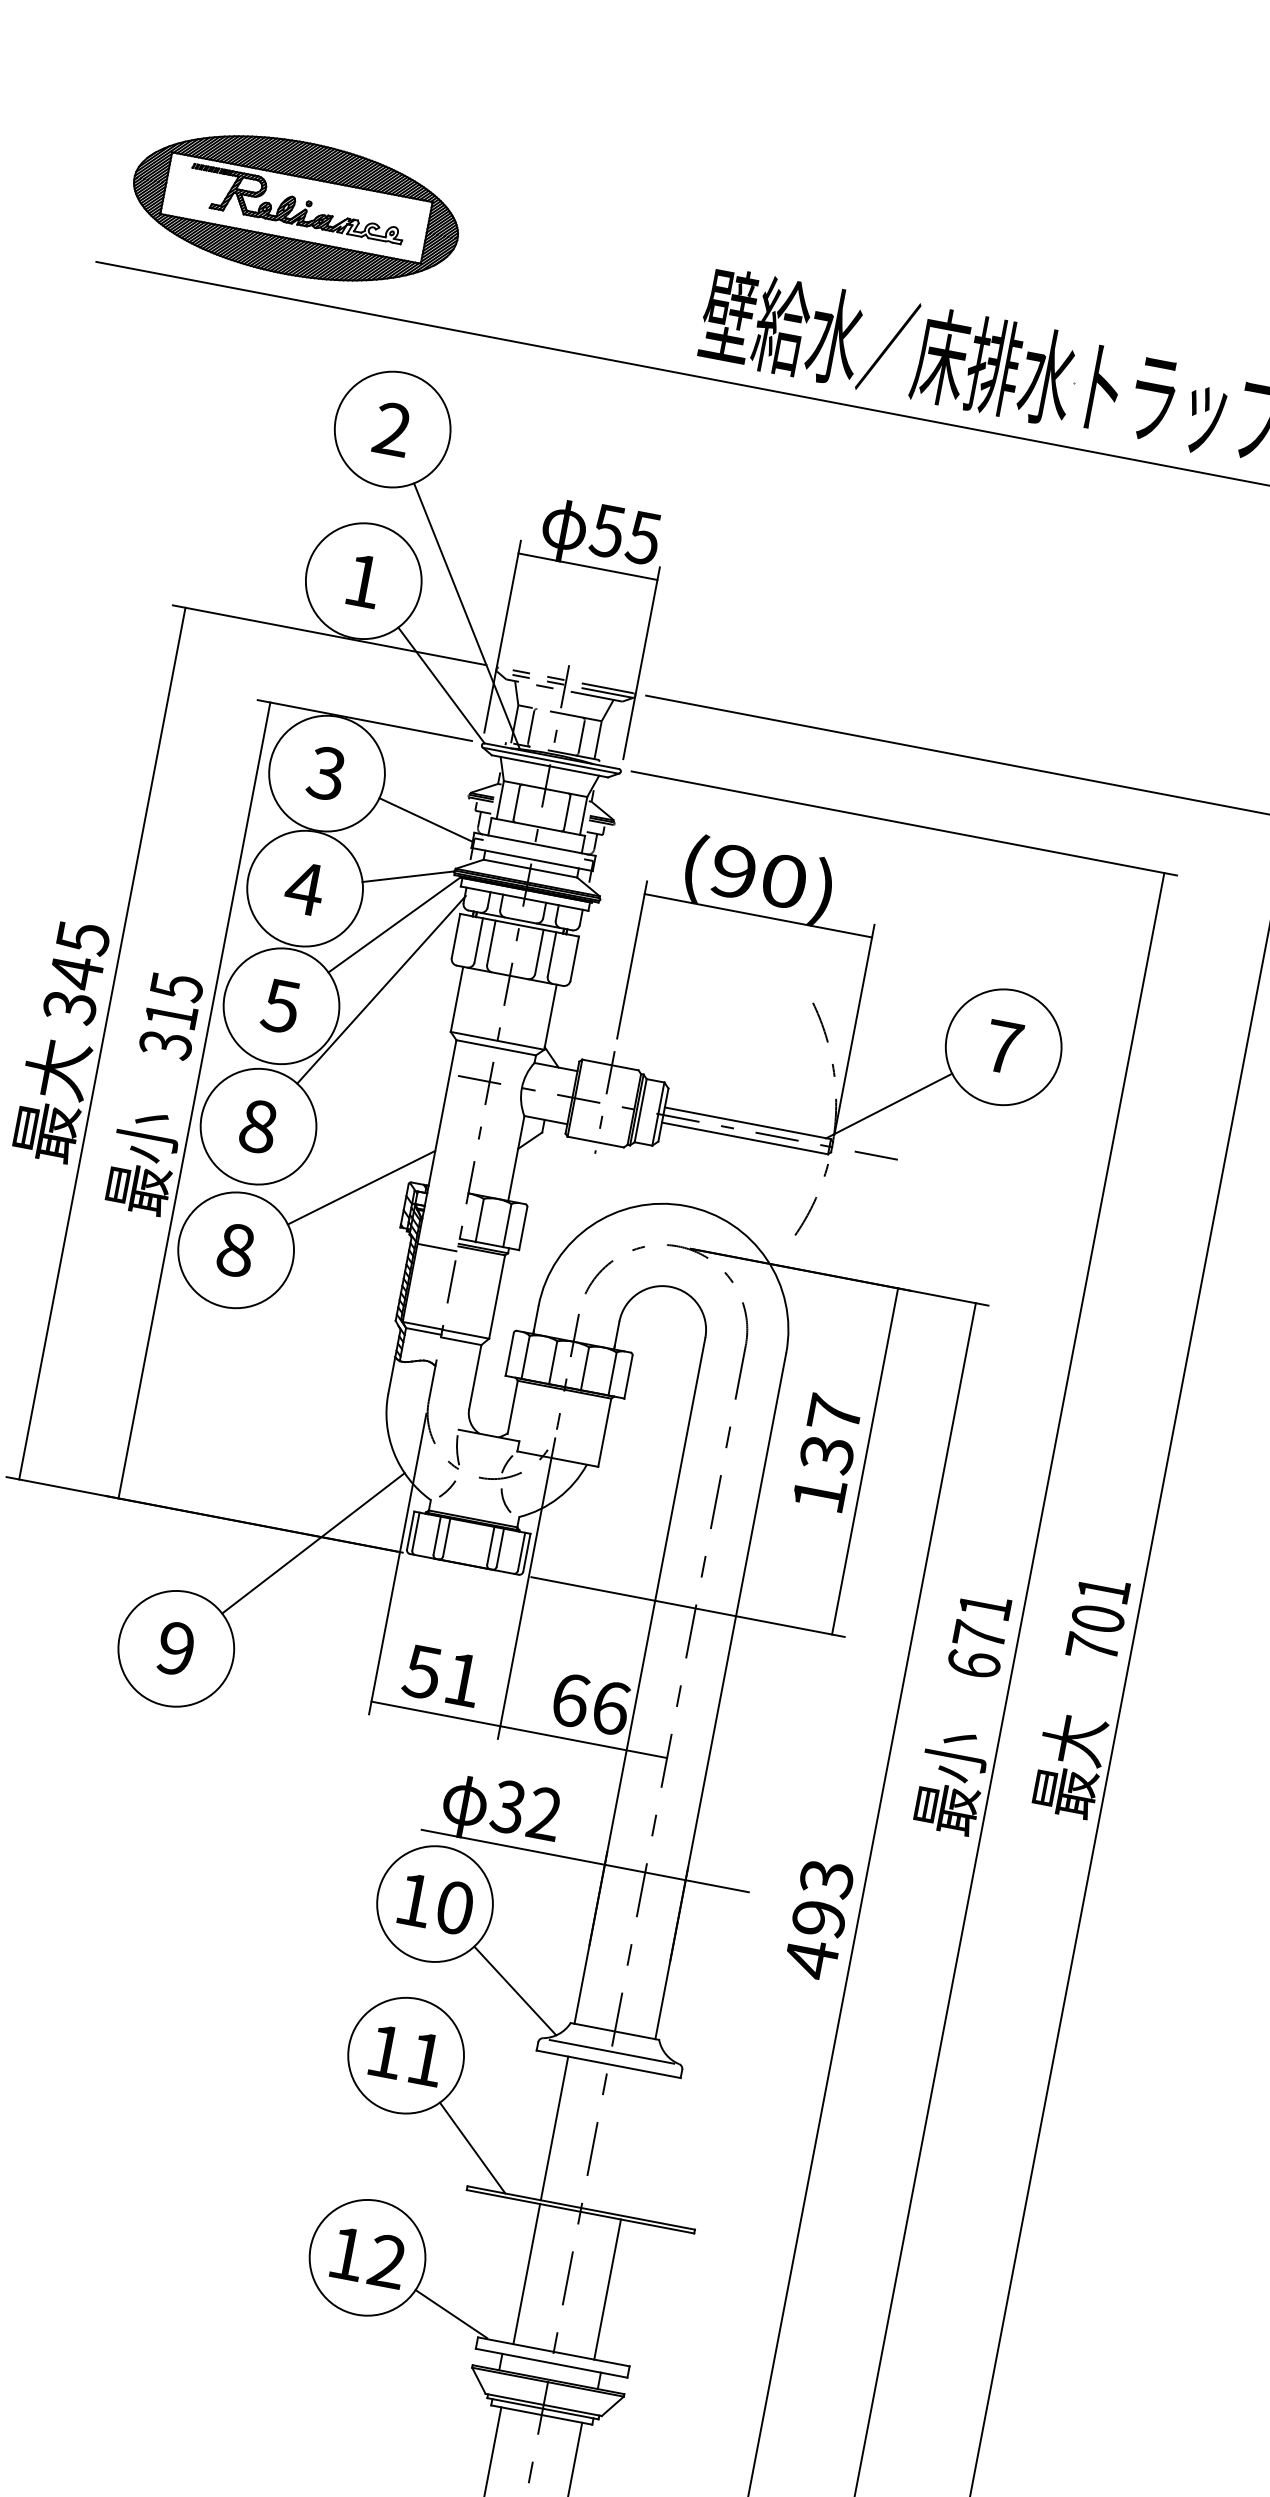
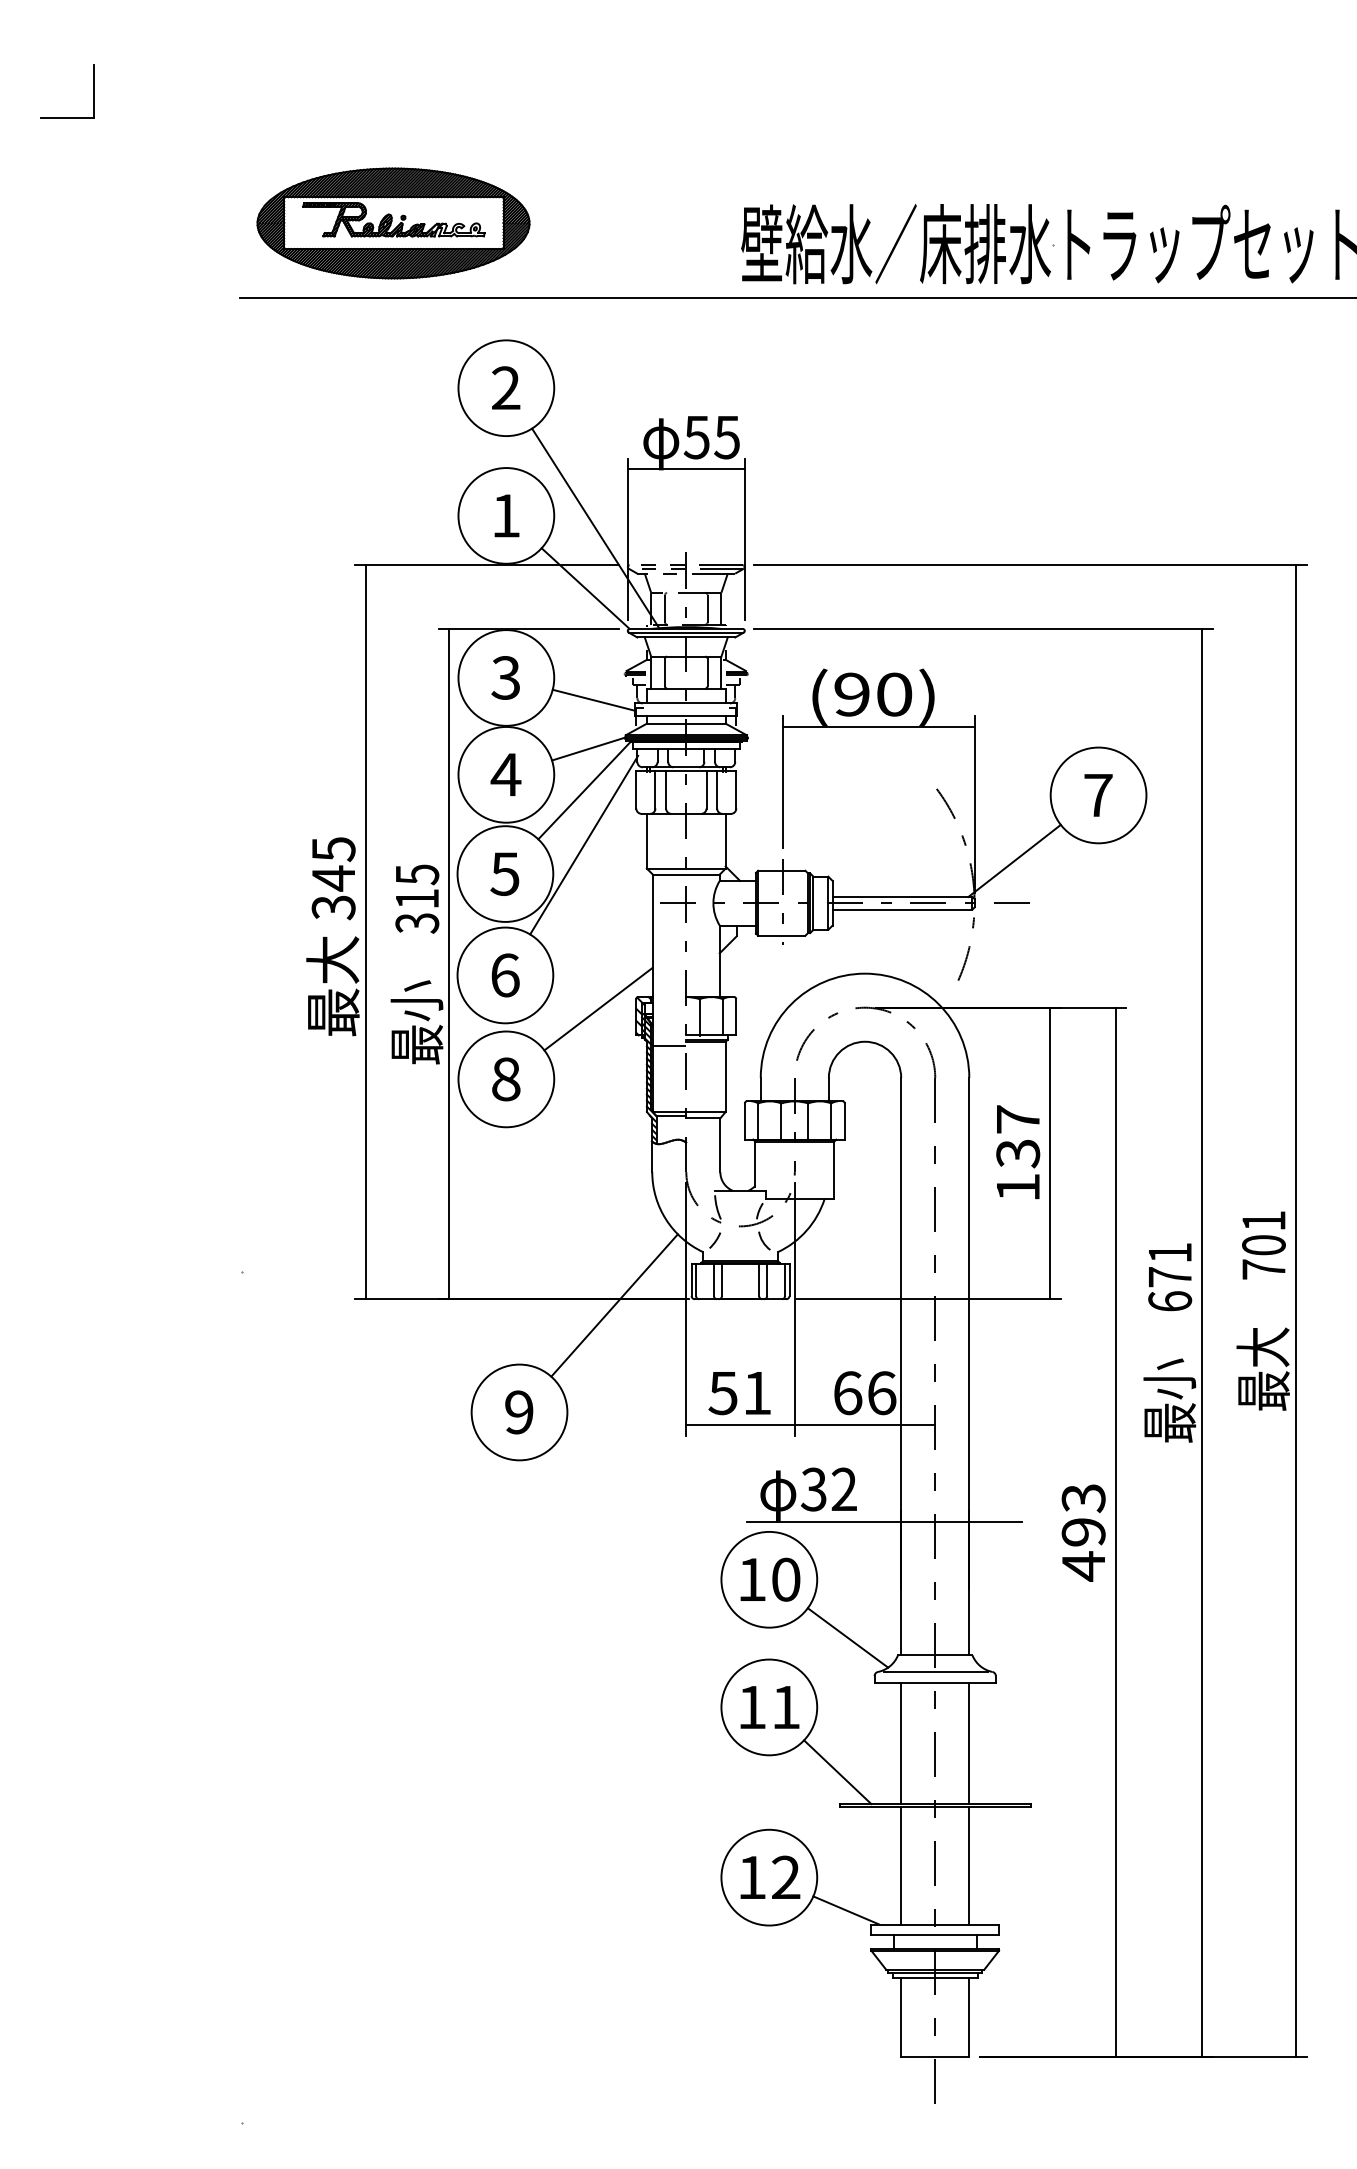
text: (258, 1126) -> (505, 975), 8 -> 6
line: (635, 2143) -> (969, 1743), added

